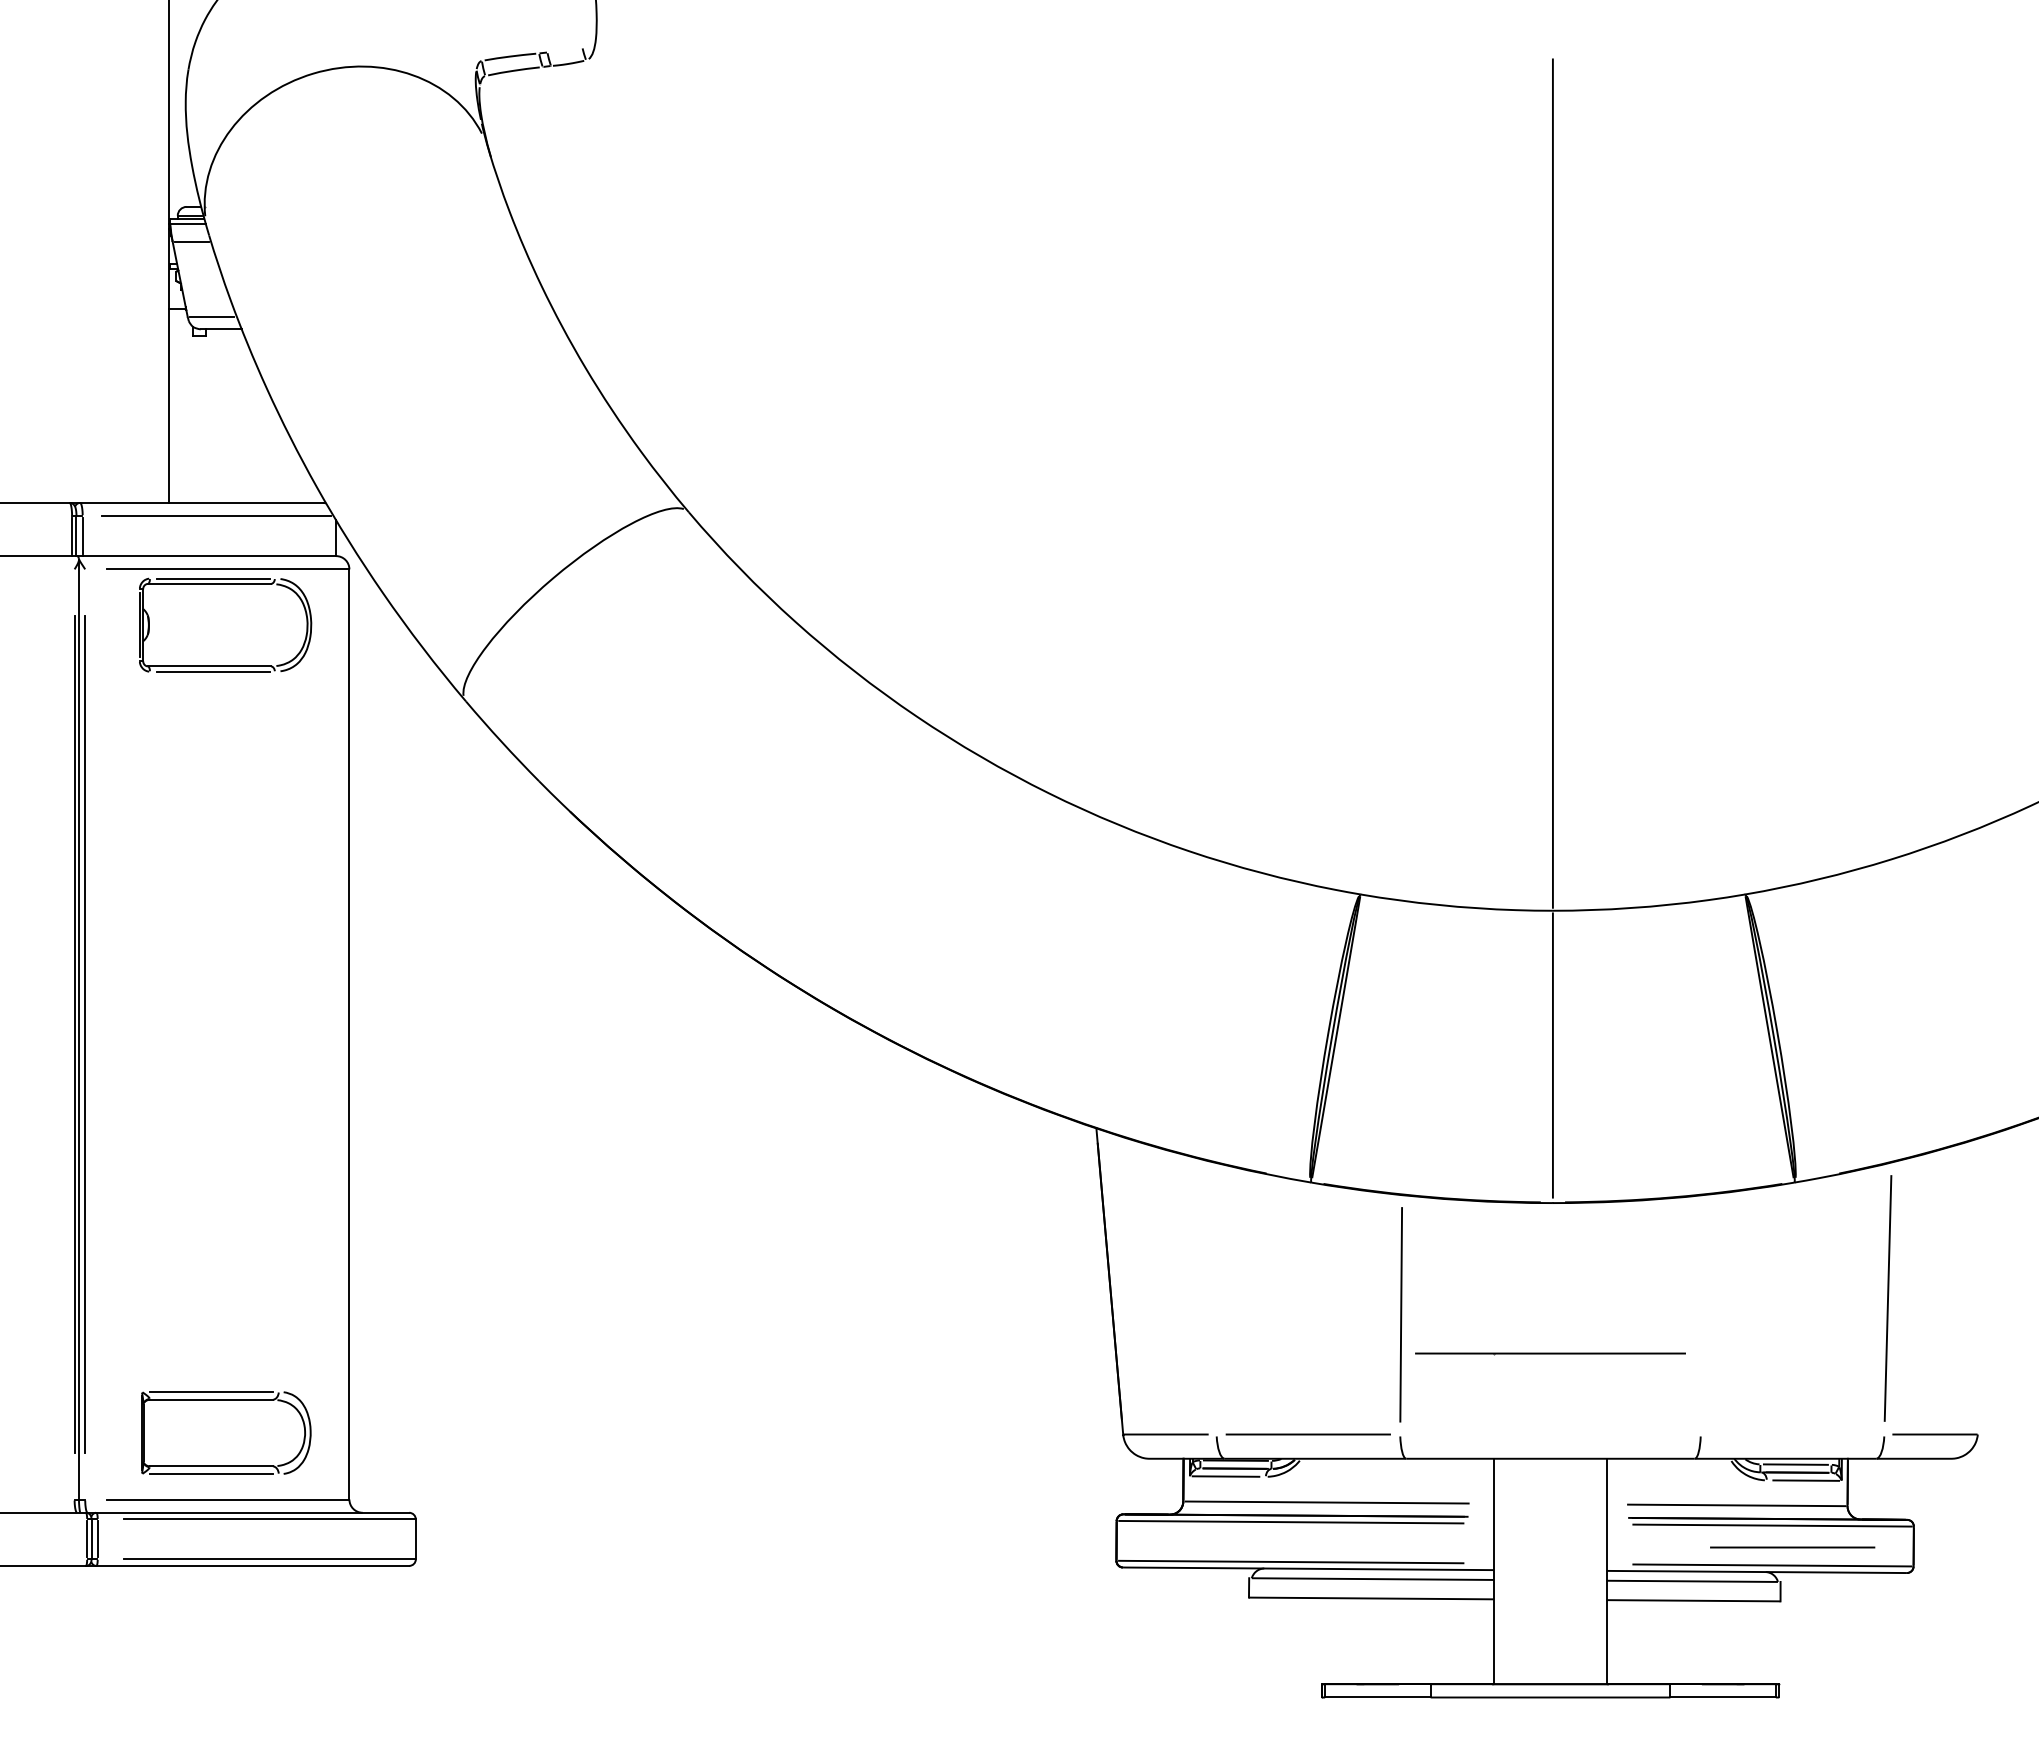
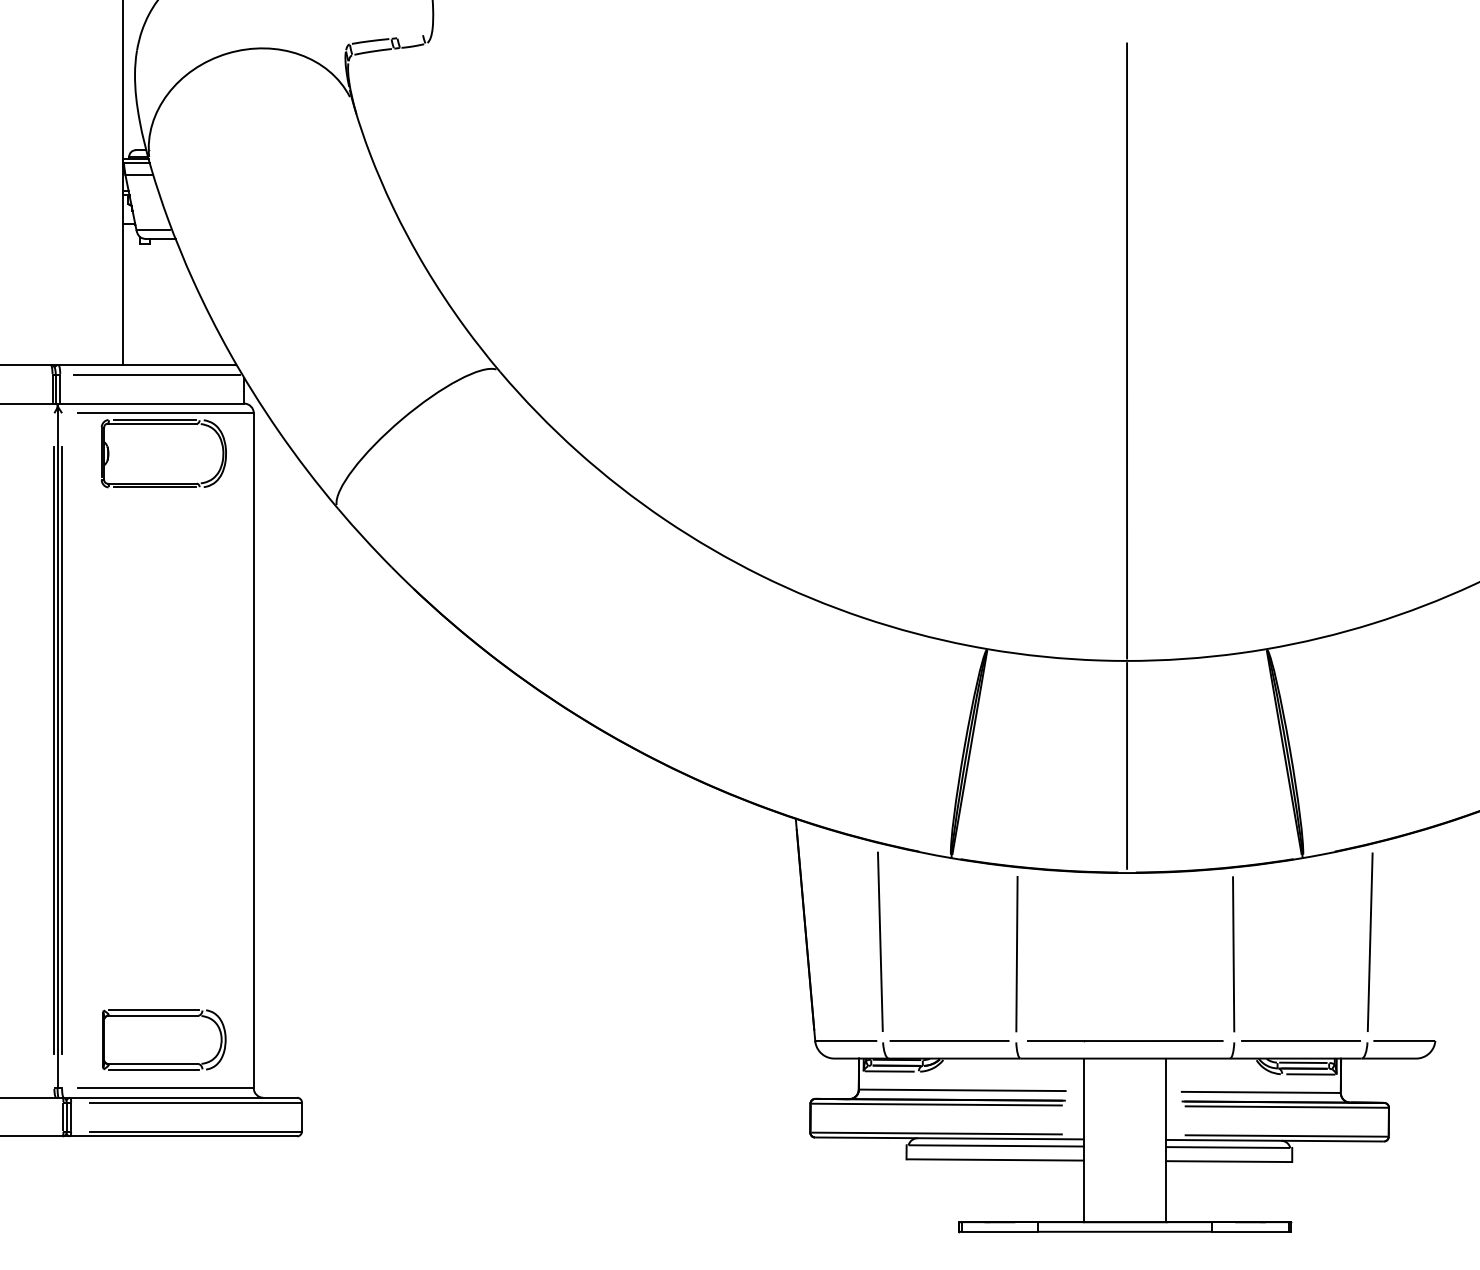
line: (1212, 1297) -> (880, 941), added
line: (1699, 1314) -> (1233, 953), added
line: (1550, 1353) -> (1125, 1040), moved
line: (1792, 1547) -> (1300, 1040), moved

